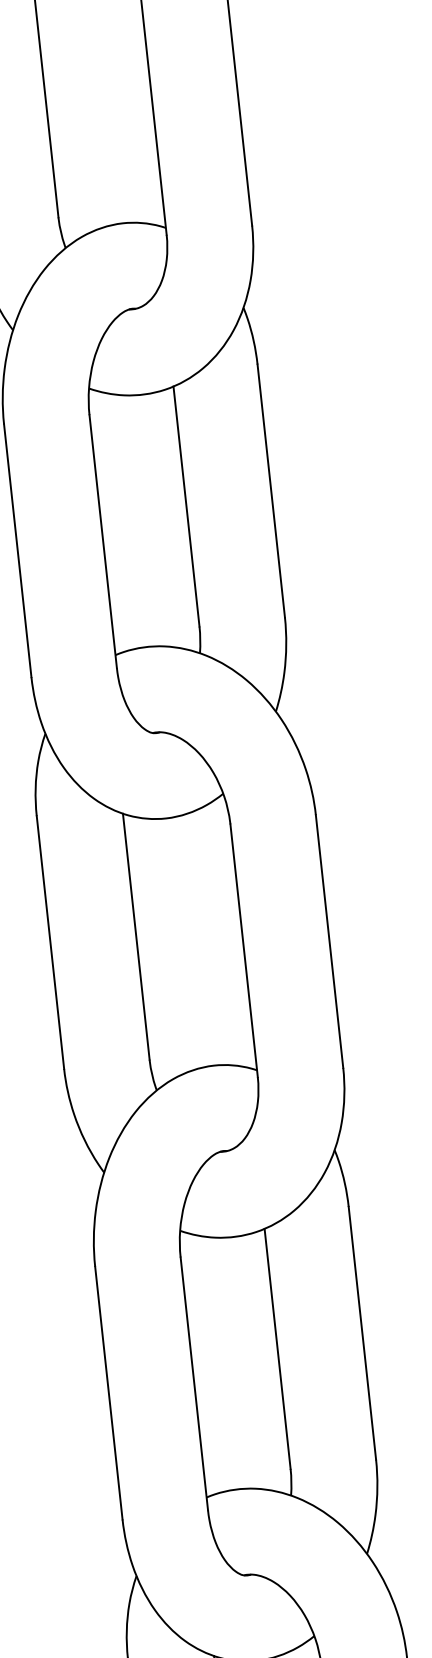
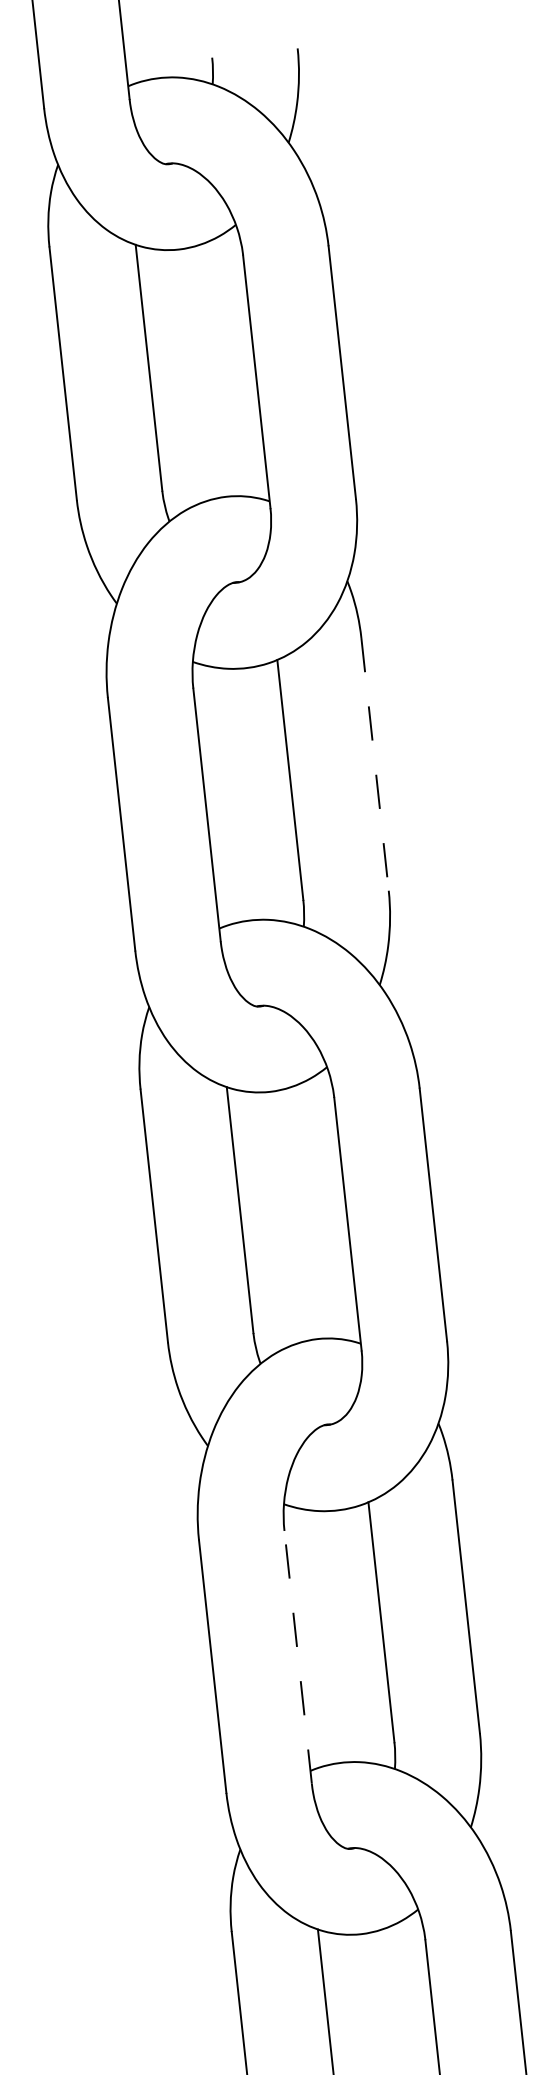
line: (271, 491) -> (375, 764), solid -> dashed
line: (194, 1383) -> (298, 1656), solid -> dashed

